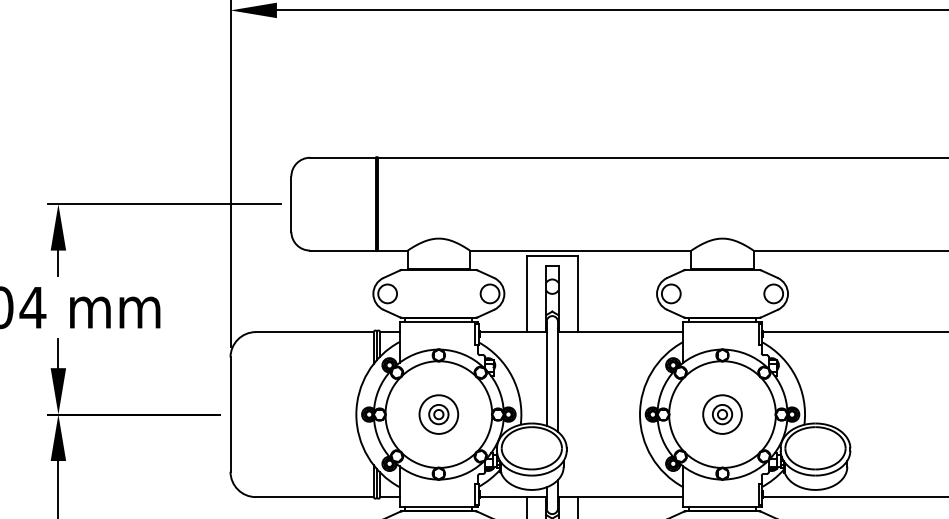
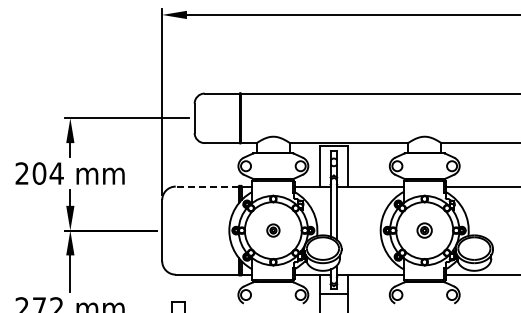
line: (313, 331) -> (206, 186), solid -> dashed
part: (439, 414) -> (273, 230), size x0.6
part: (722, 414) -> (424, 230), size x0.7

